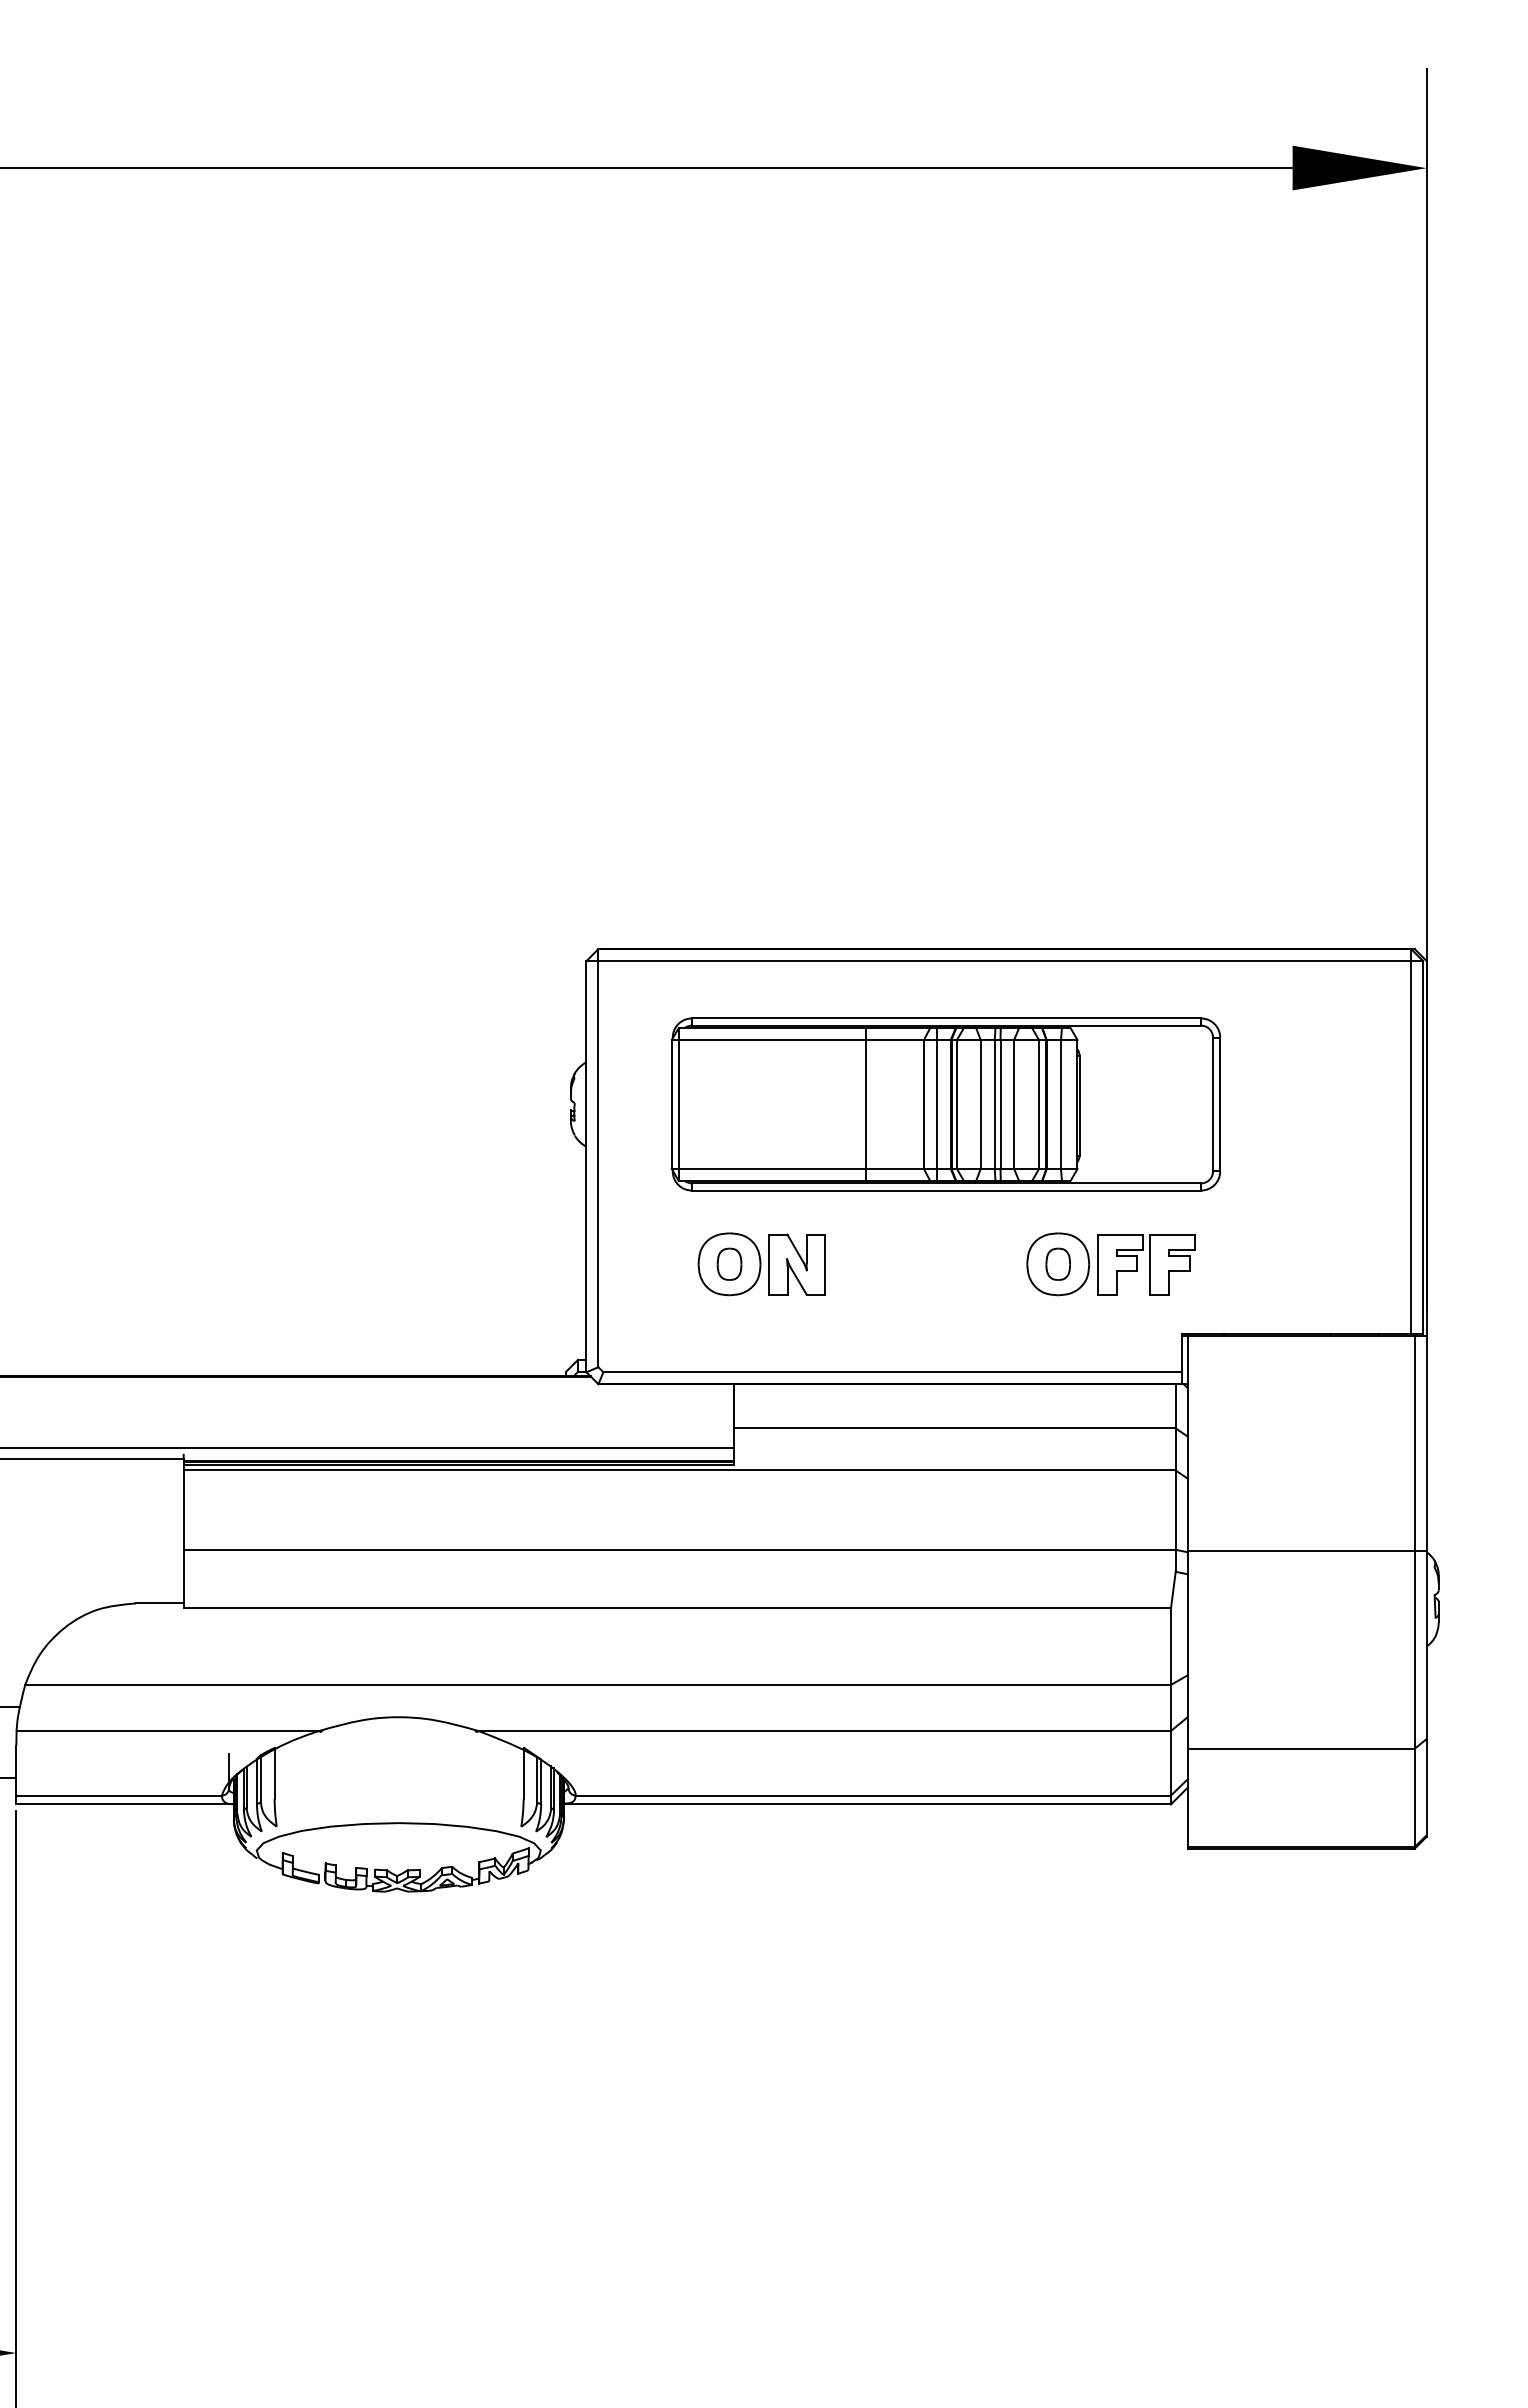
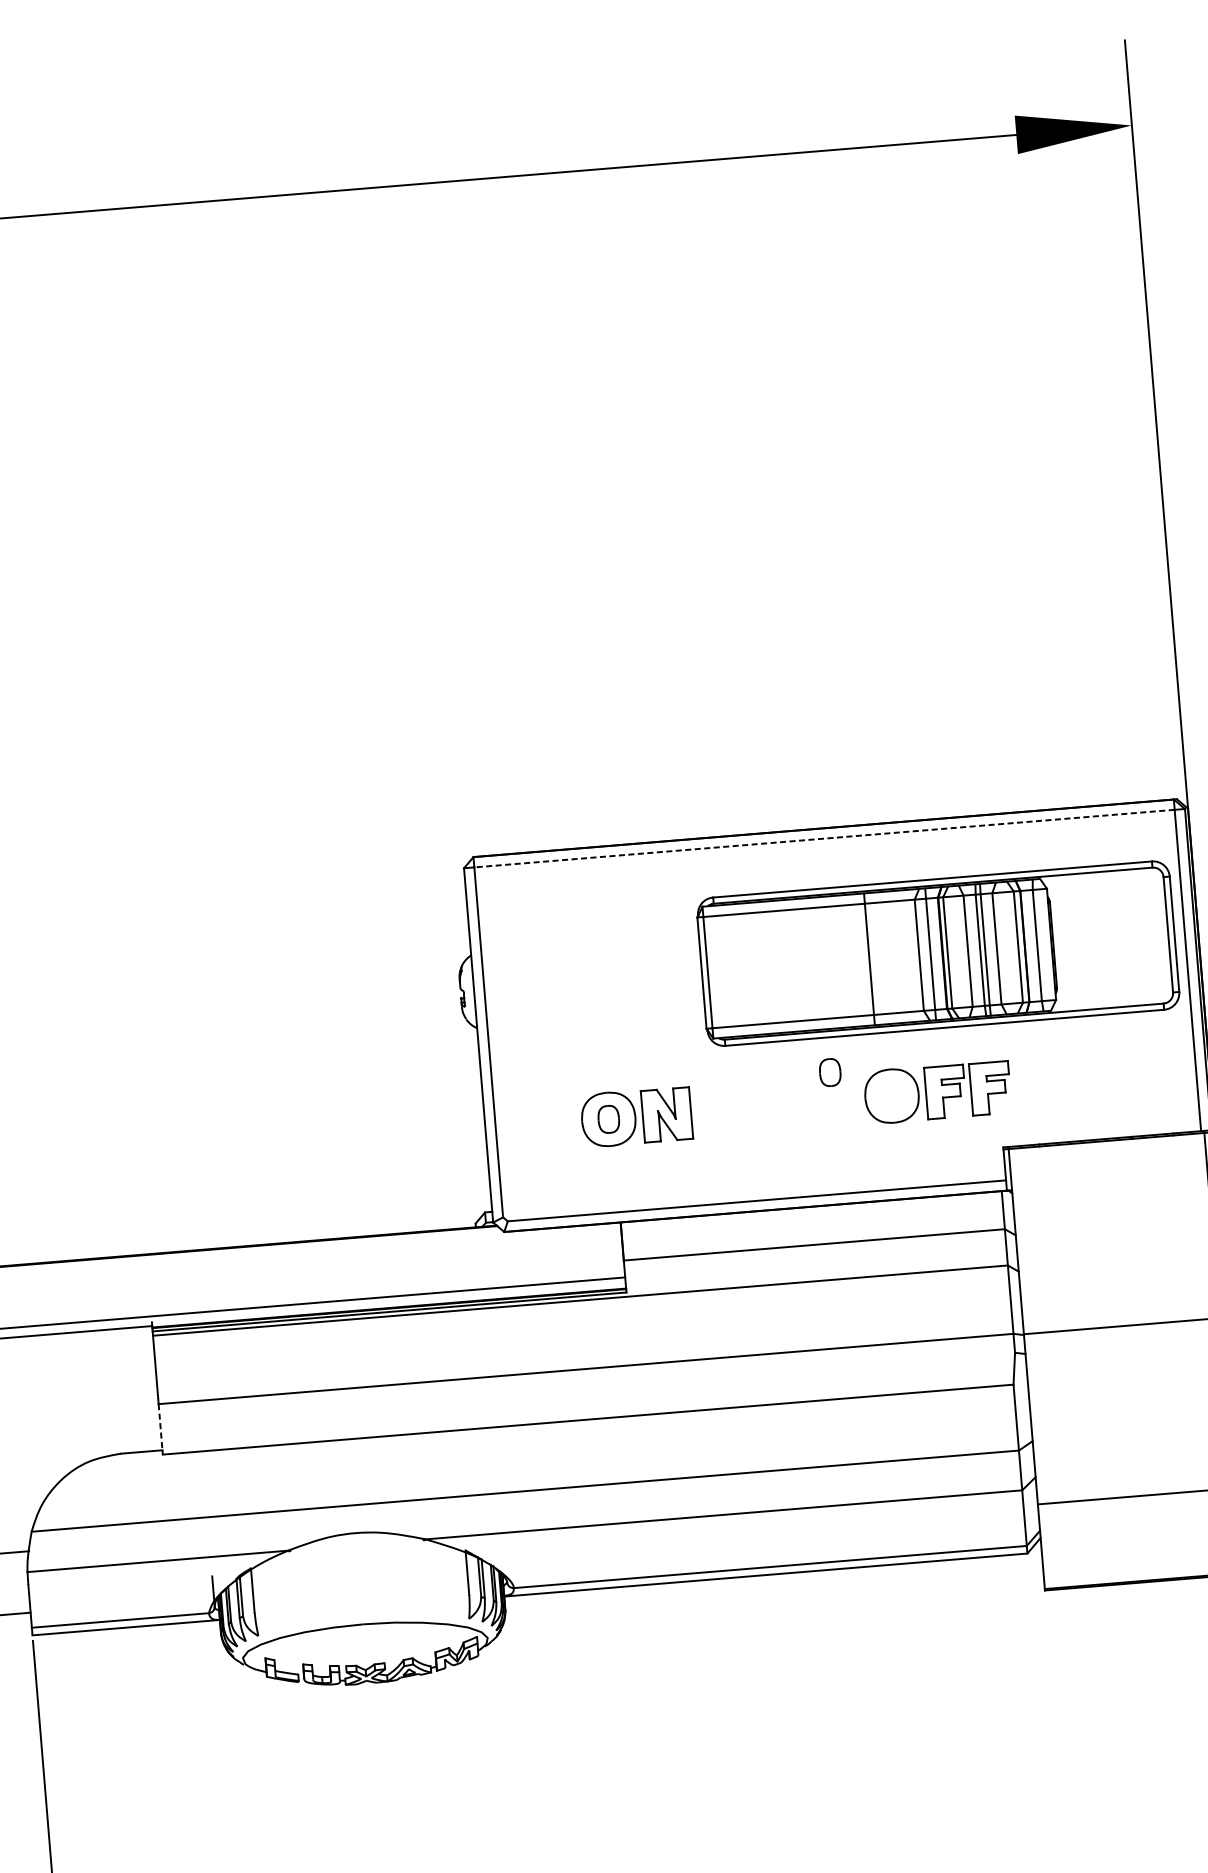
line: (1004, 961) -> (824, 839), solid -> dashed
part: (945, 1104) -> (937, 953), moved
part: (1057, 1263) -> (829, 1071), moved
line: (183, 1576) -> (160, 1427), solid -> dashed

